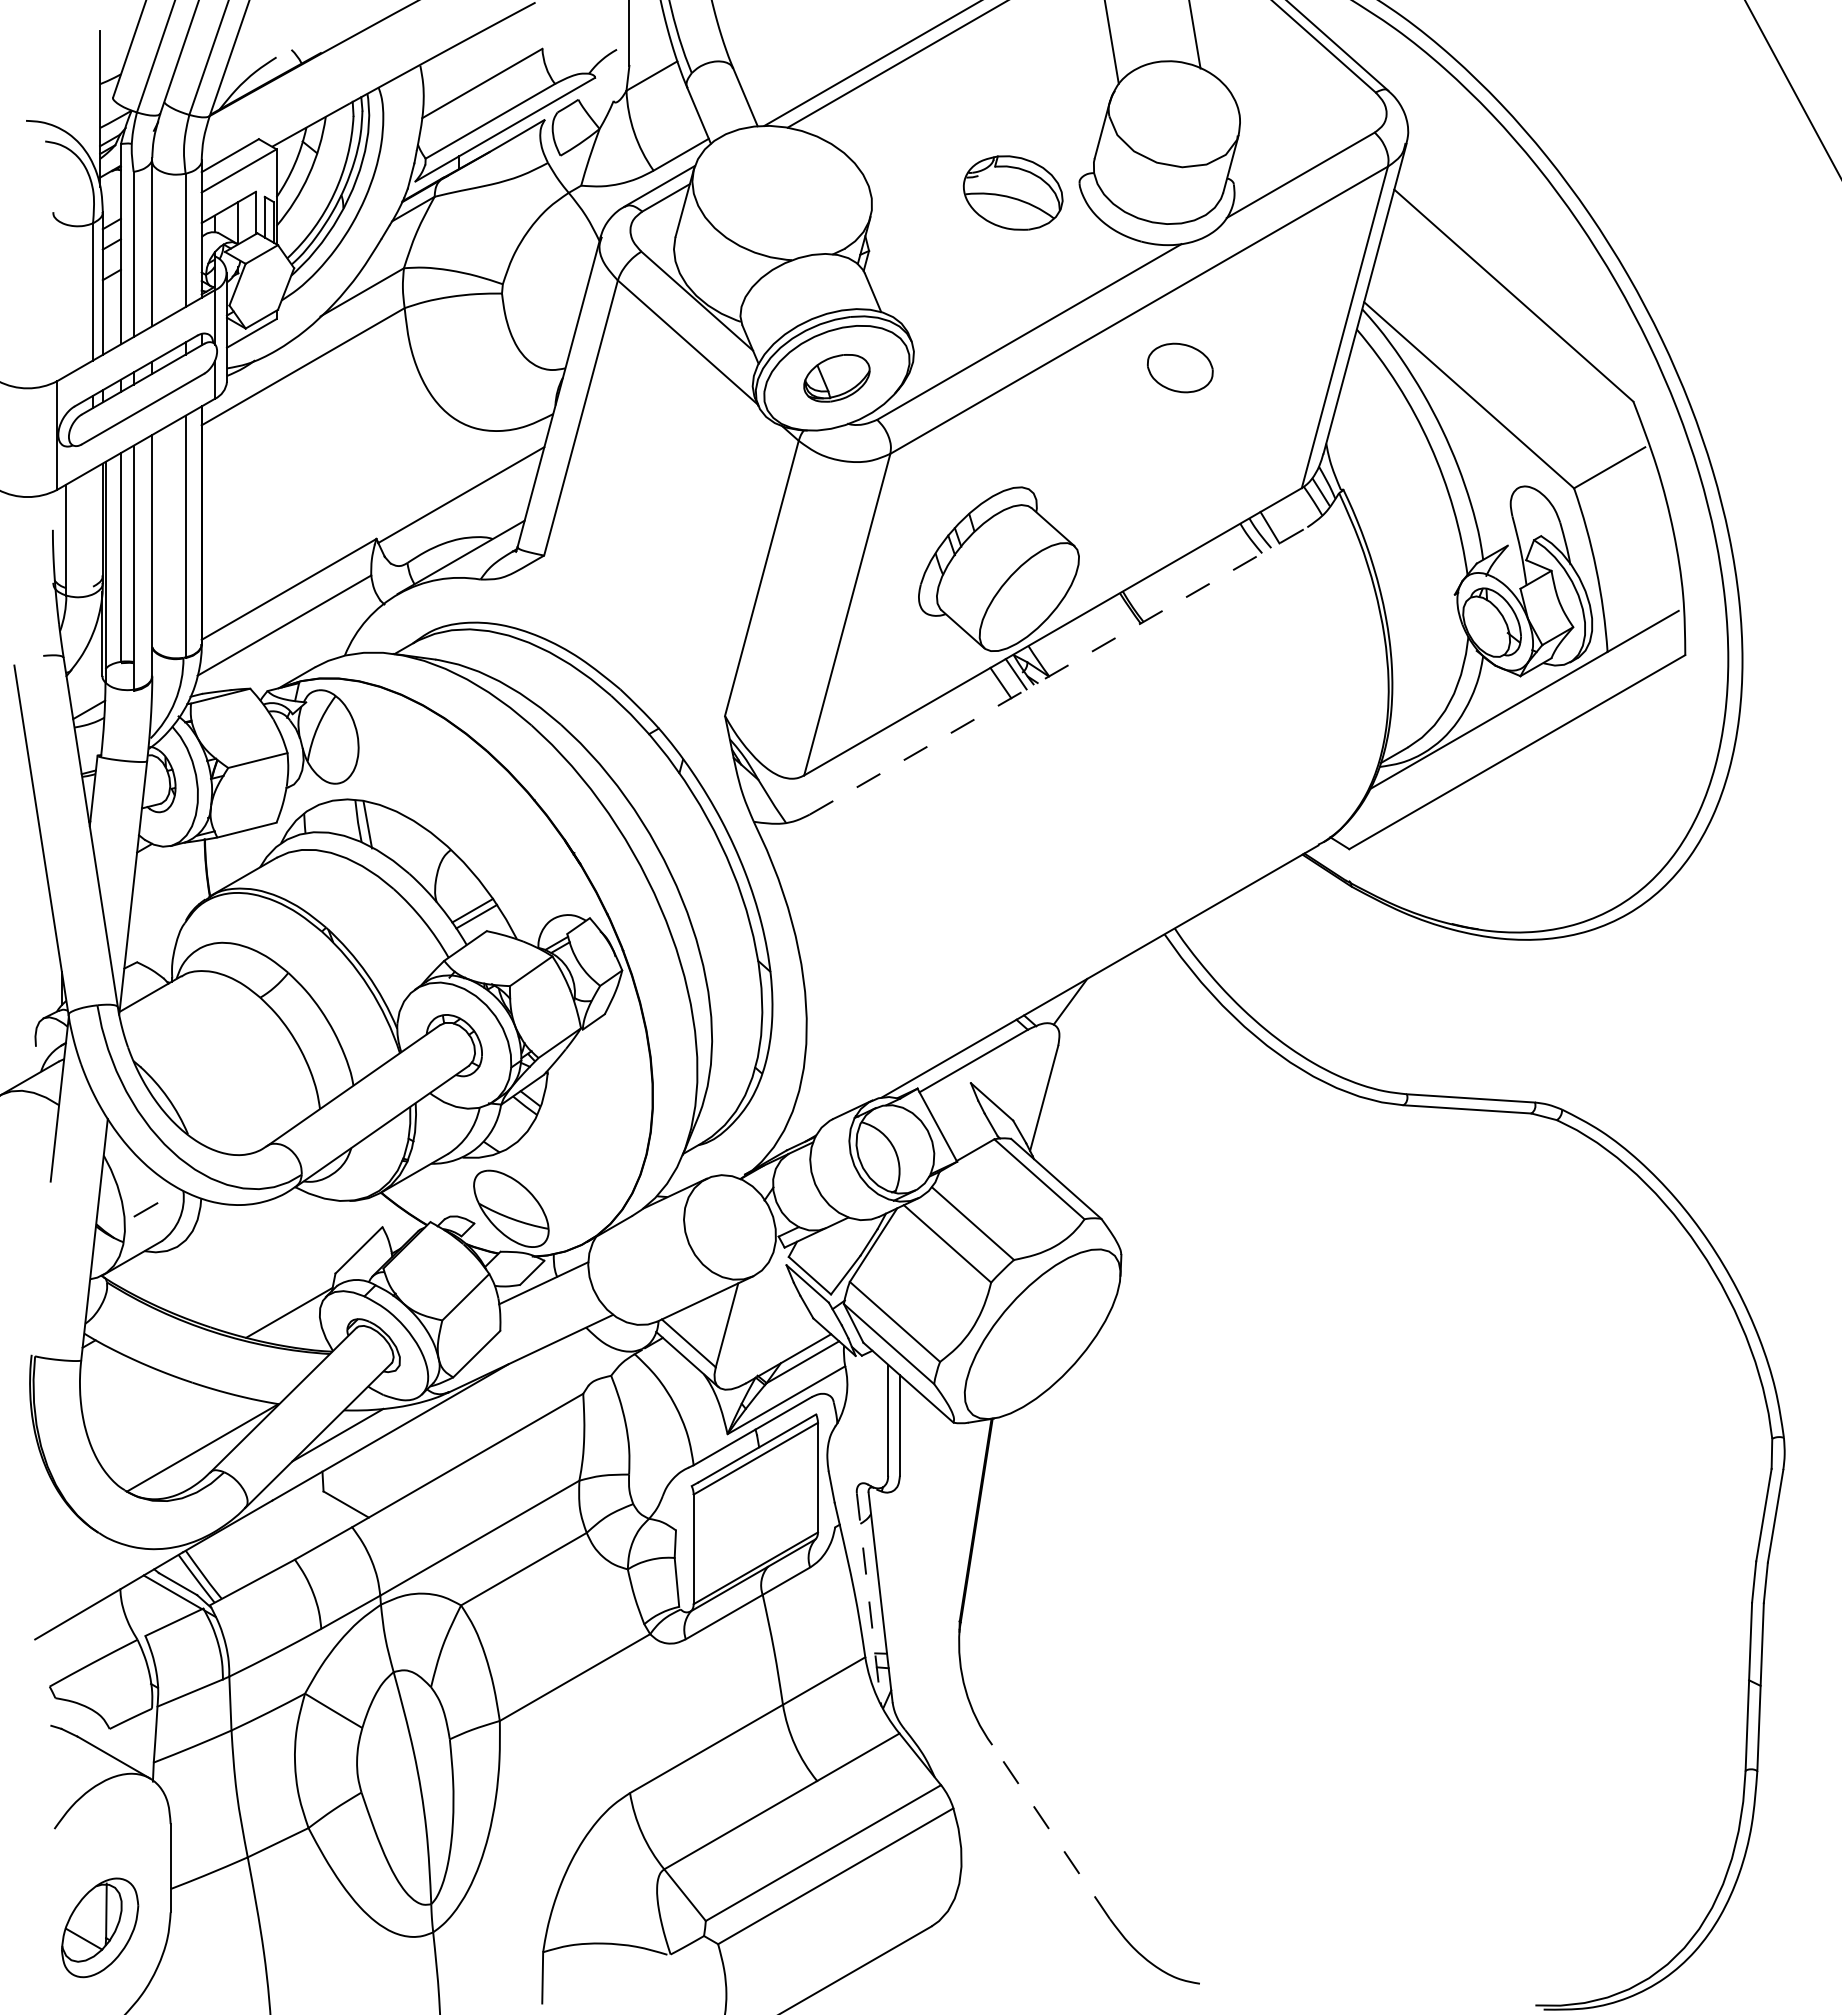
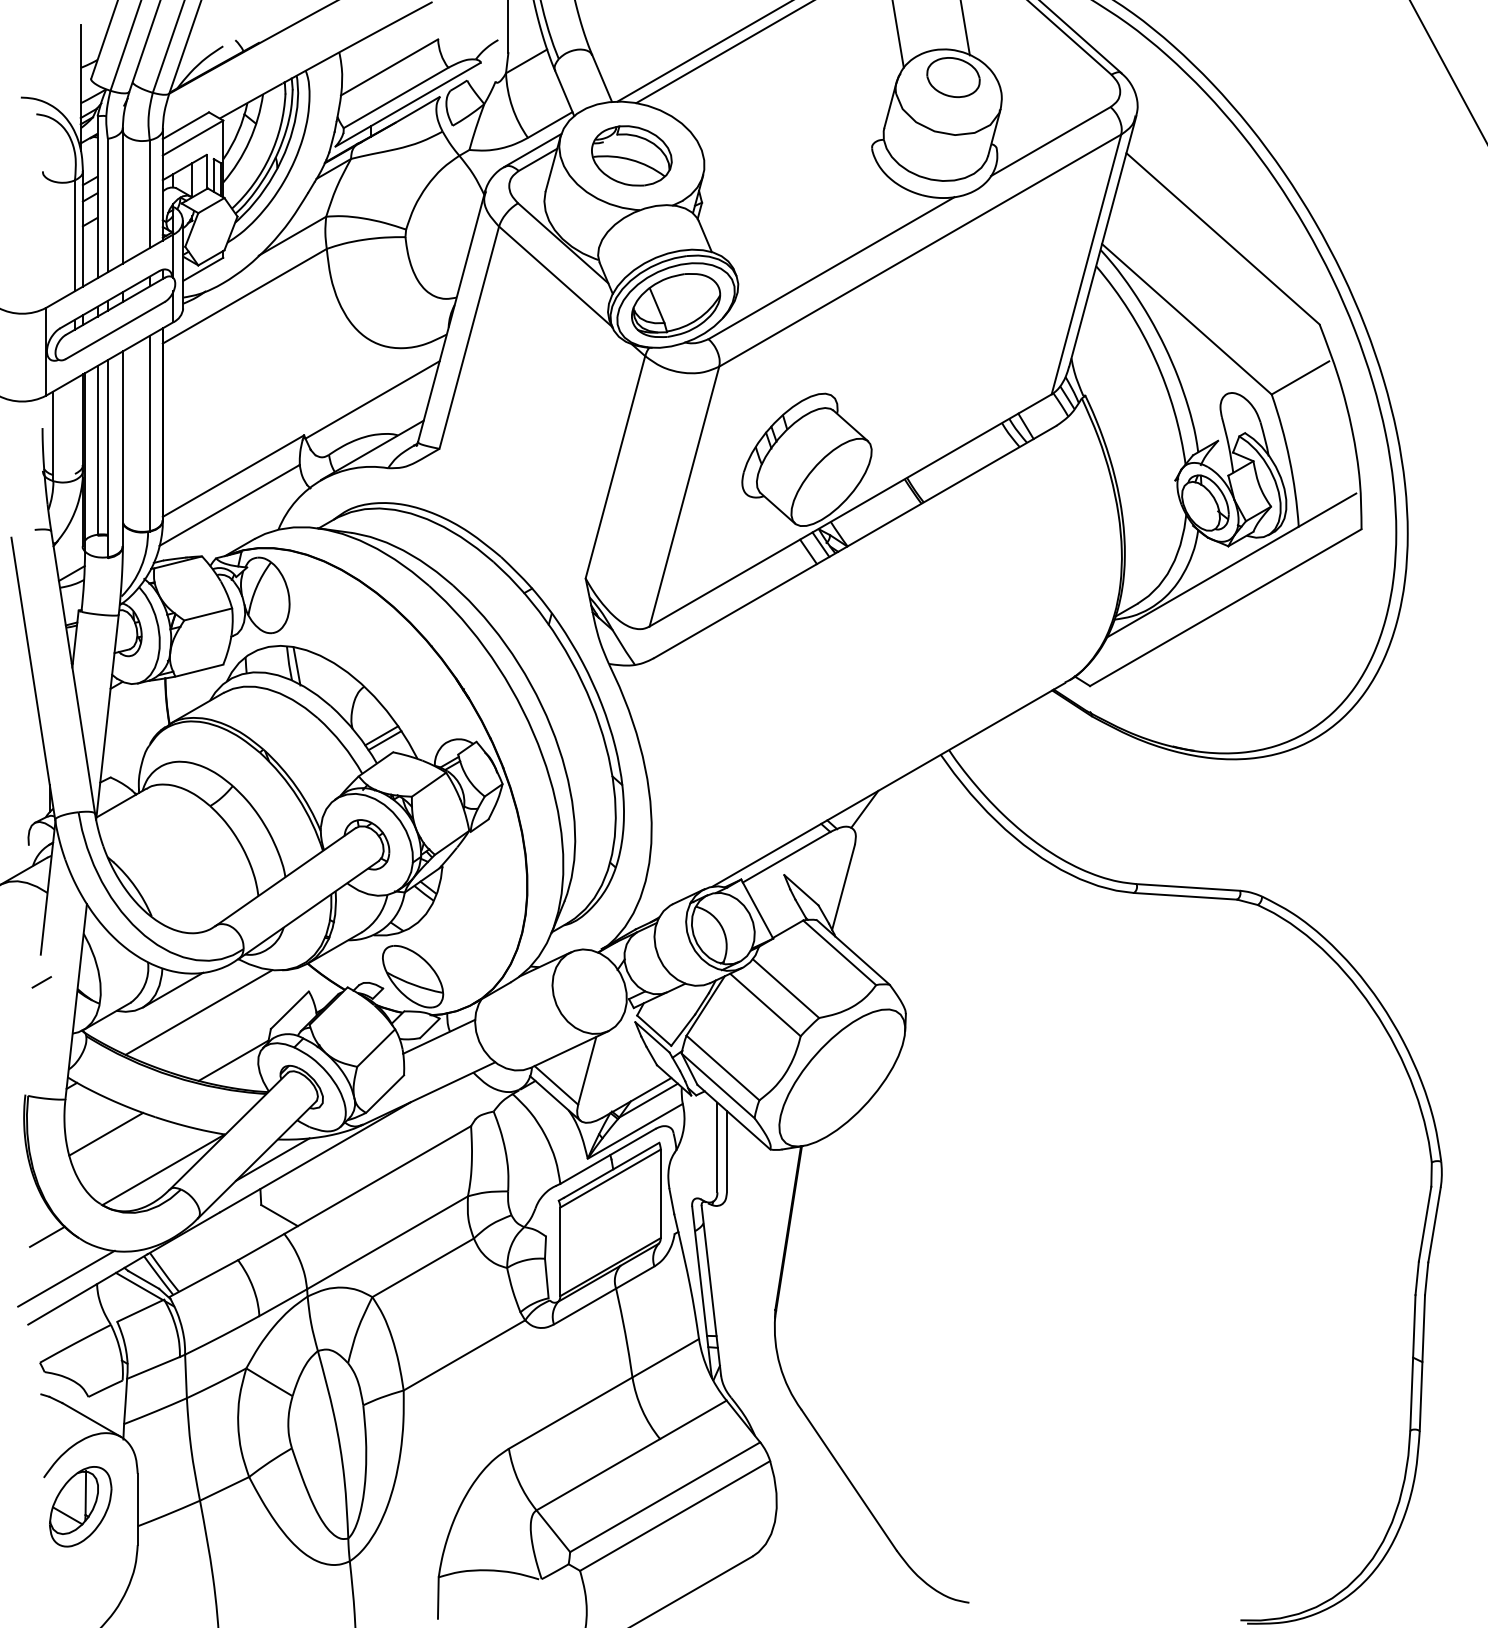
part: (1013, 192) -> (632, 155), moved
part: (1180, 367) -> (953, 77), moved
part: (836, 378) -> (675, 305), size x1.67
line: (1058, 670) -> (855, 541), dashed -> solid
line: (145, 1209) -> (41, 982), moved
line: (214, 1224) -> (173, 989), added
line: (246, 1252) -> (199, 1011), added
line: (131, 1403) -> (106, 1133), added
line: (58, 1530) -> (47, 1236), added
line: (82, 1582) -> (66, 1278), added
line: (868, 1598) -> (701, 1291), dashed -> solid
line: (1051, 1832) -> (849, 1480), dashed -> solid
part: (100, 1927) -> (81, 1506), moved

